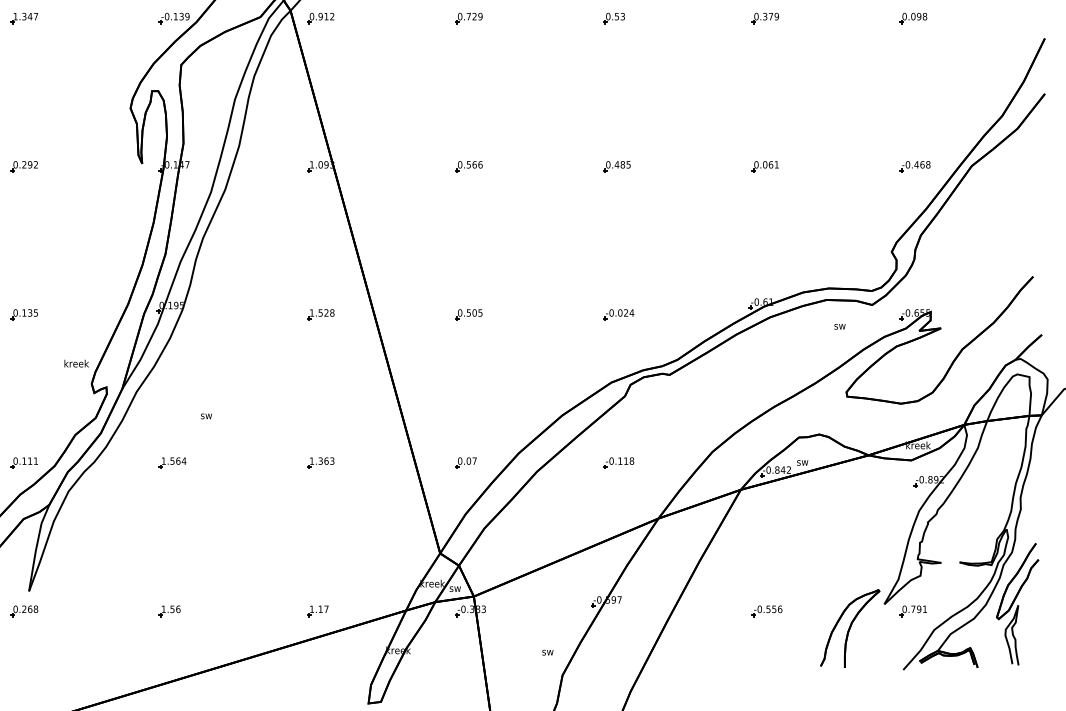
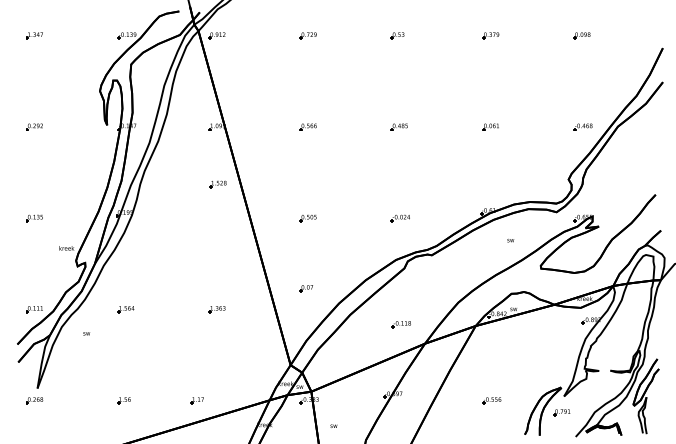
part: (319, 315) -> (217, 184), moved
text: (839, 326) -> (510, 240), moved
text: (206, 415) -> (86, 333), moved
part: (464, 462) -> (305, 288), moved
part: (617, 462) -> (400, 324), moved
part: (316, 610) -> (196, 400), moved
part: (912, 610) -> (561, 412), moved
text: (547, 651) -> (333, 425), moved

